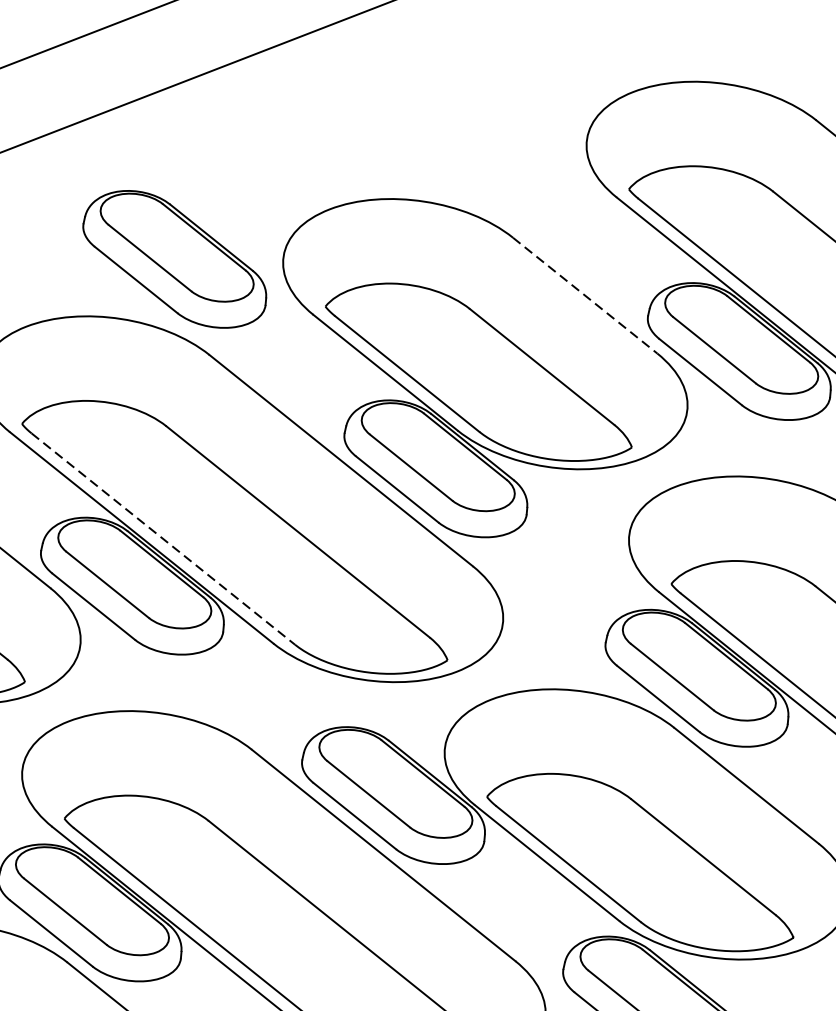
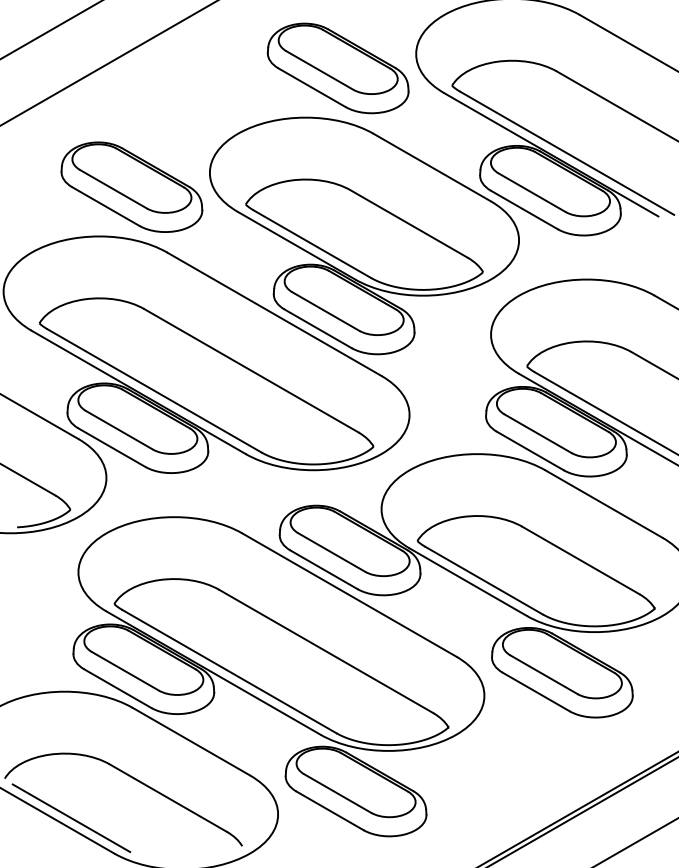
part: (477, 141) -> (337, 68), added
line: (585, 295) -> (432, 167), dashed -> solid
line: (163, 538) -> (154, 390), dashed -> solid

